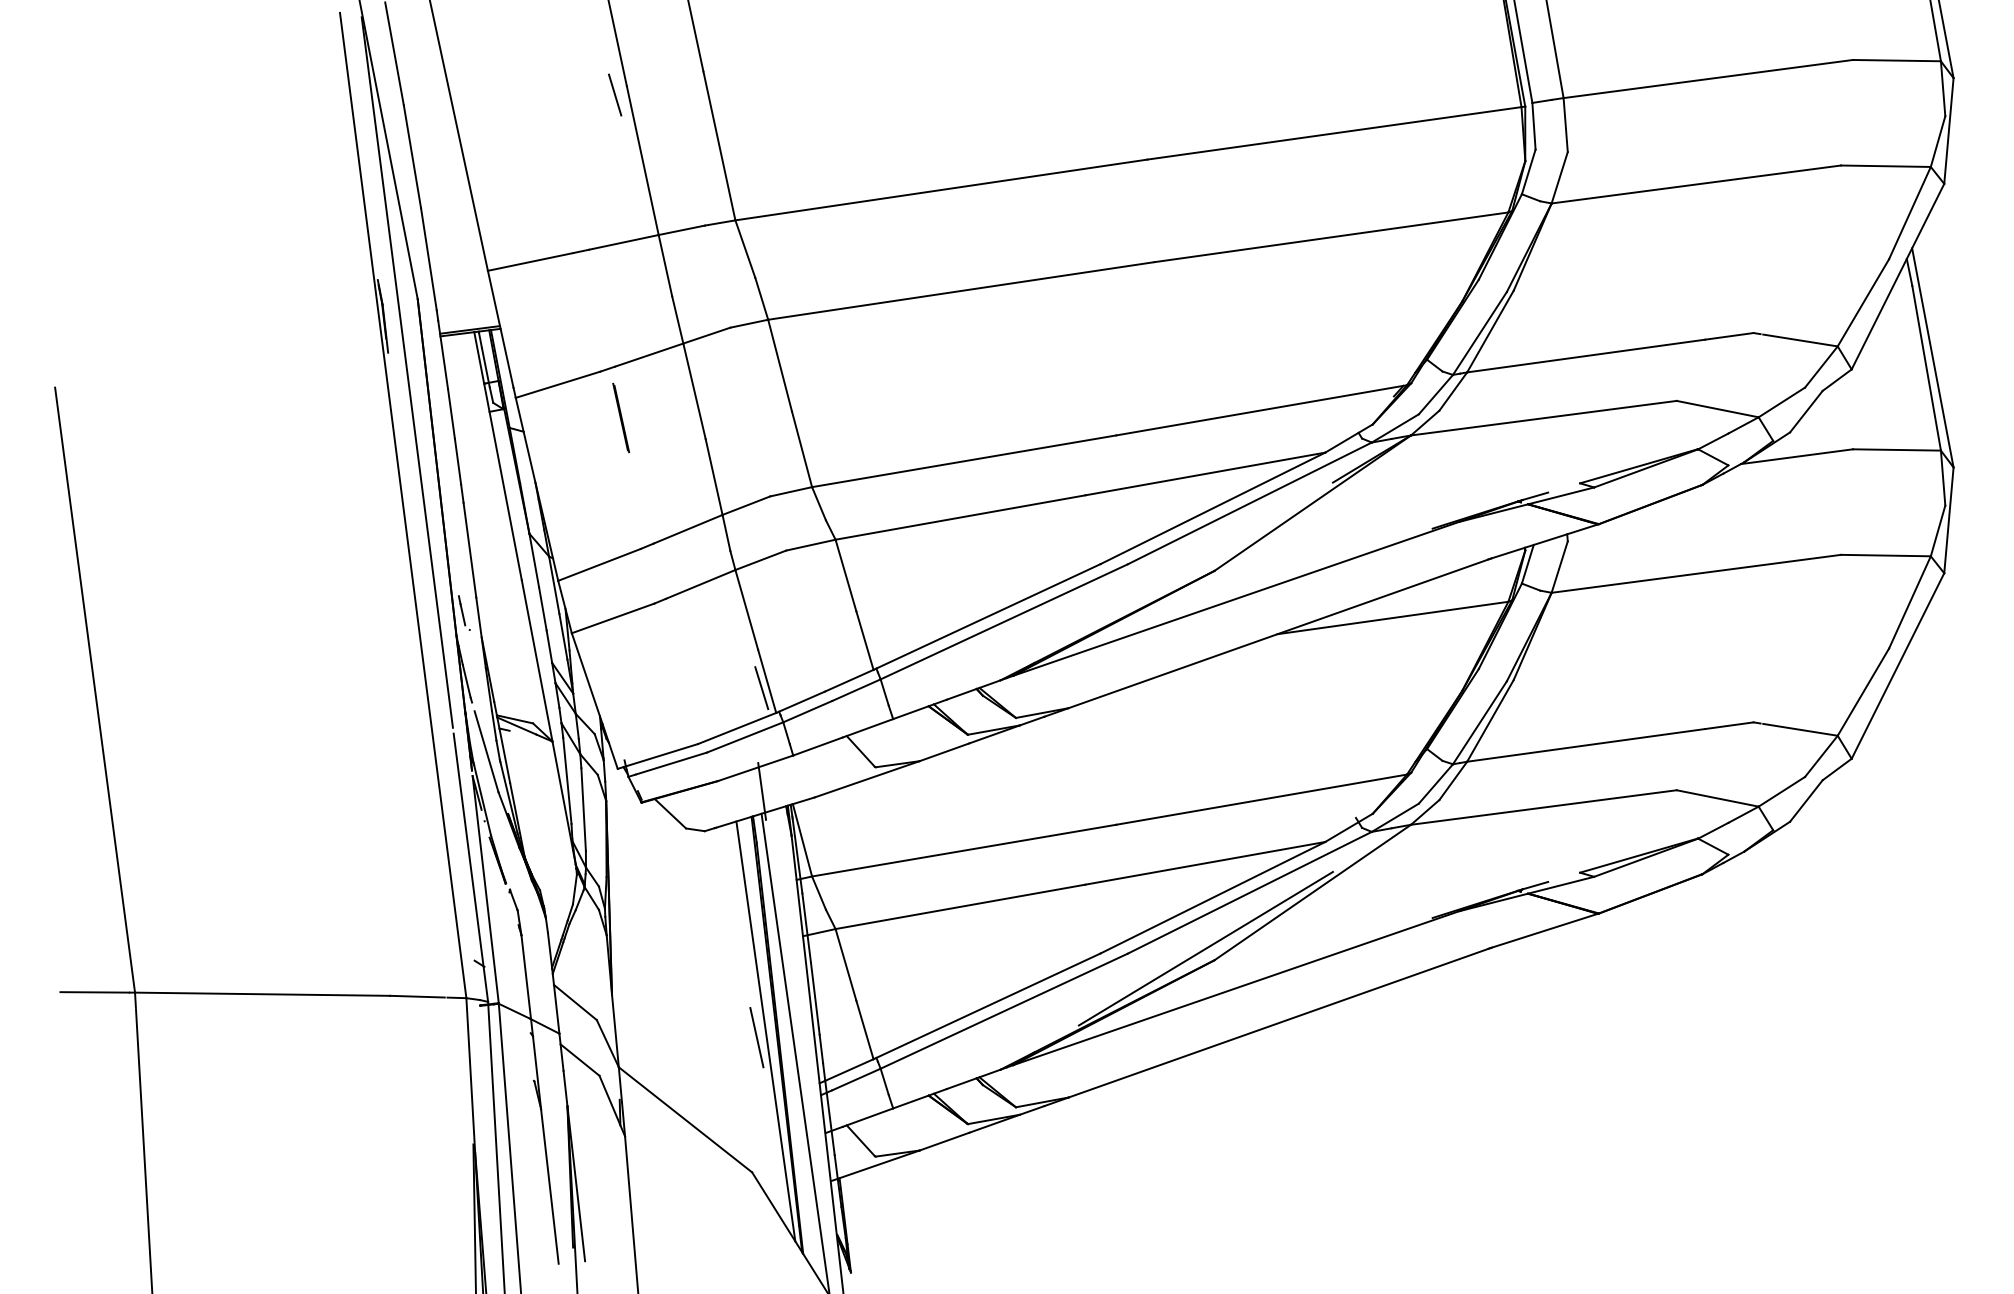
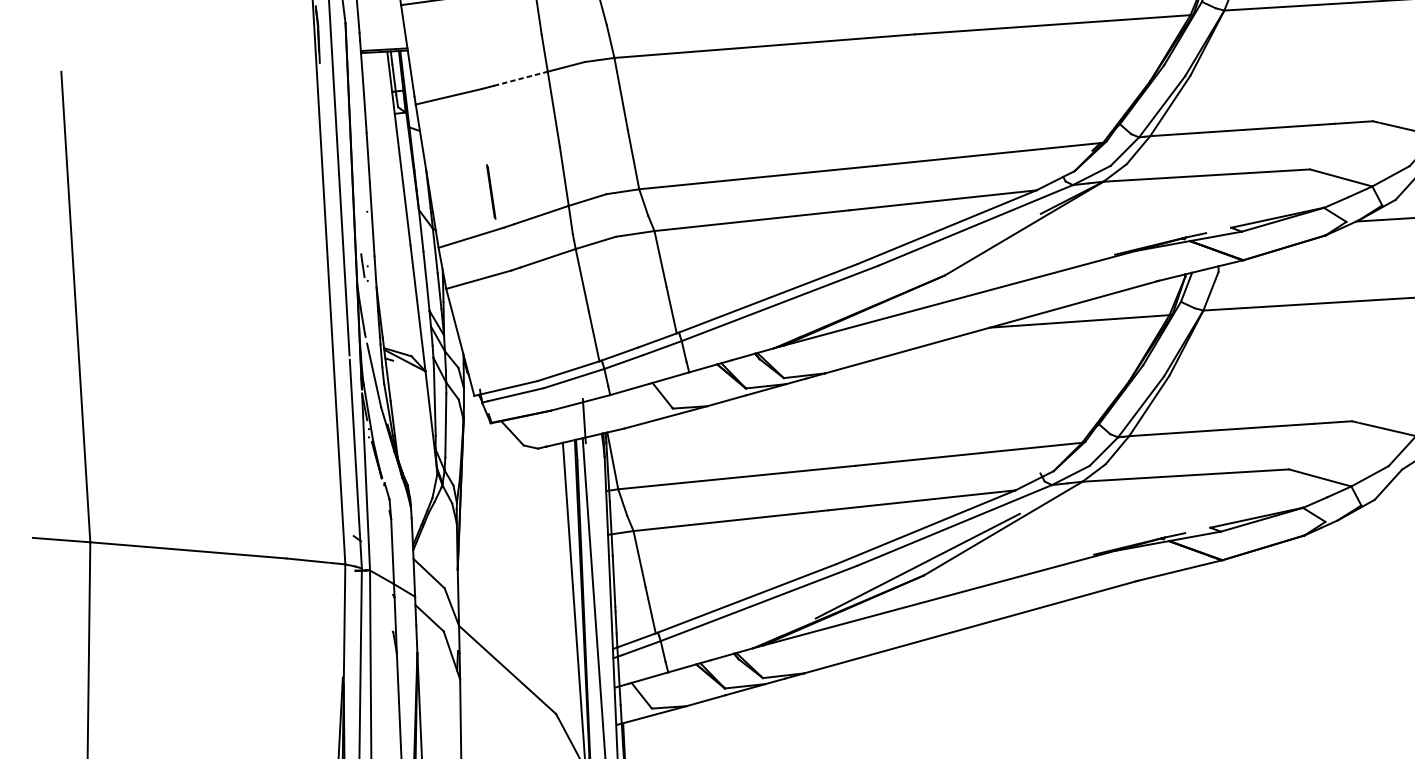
line: (649, 354) -> (521, 78), solid -> dashed
line: (621, 417) -> (491, 191), moved
line: (761, 688) -> (589, 341), removed
line: (756, 1037) -> (566, 610), removed

